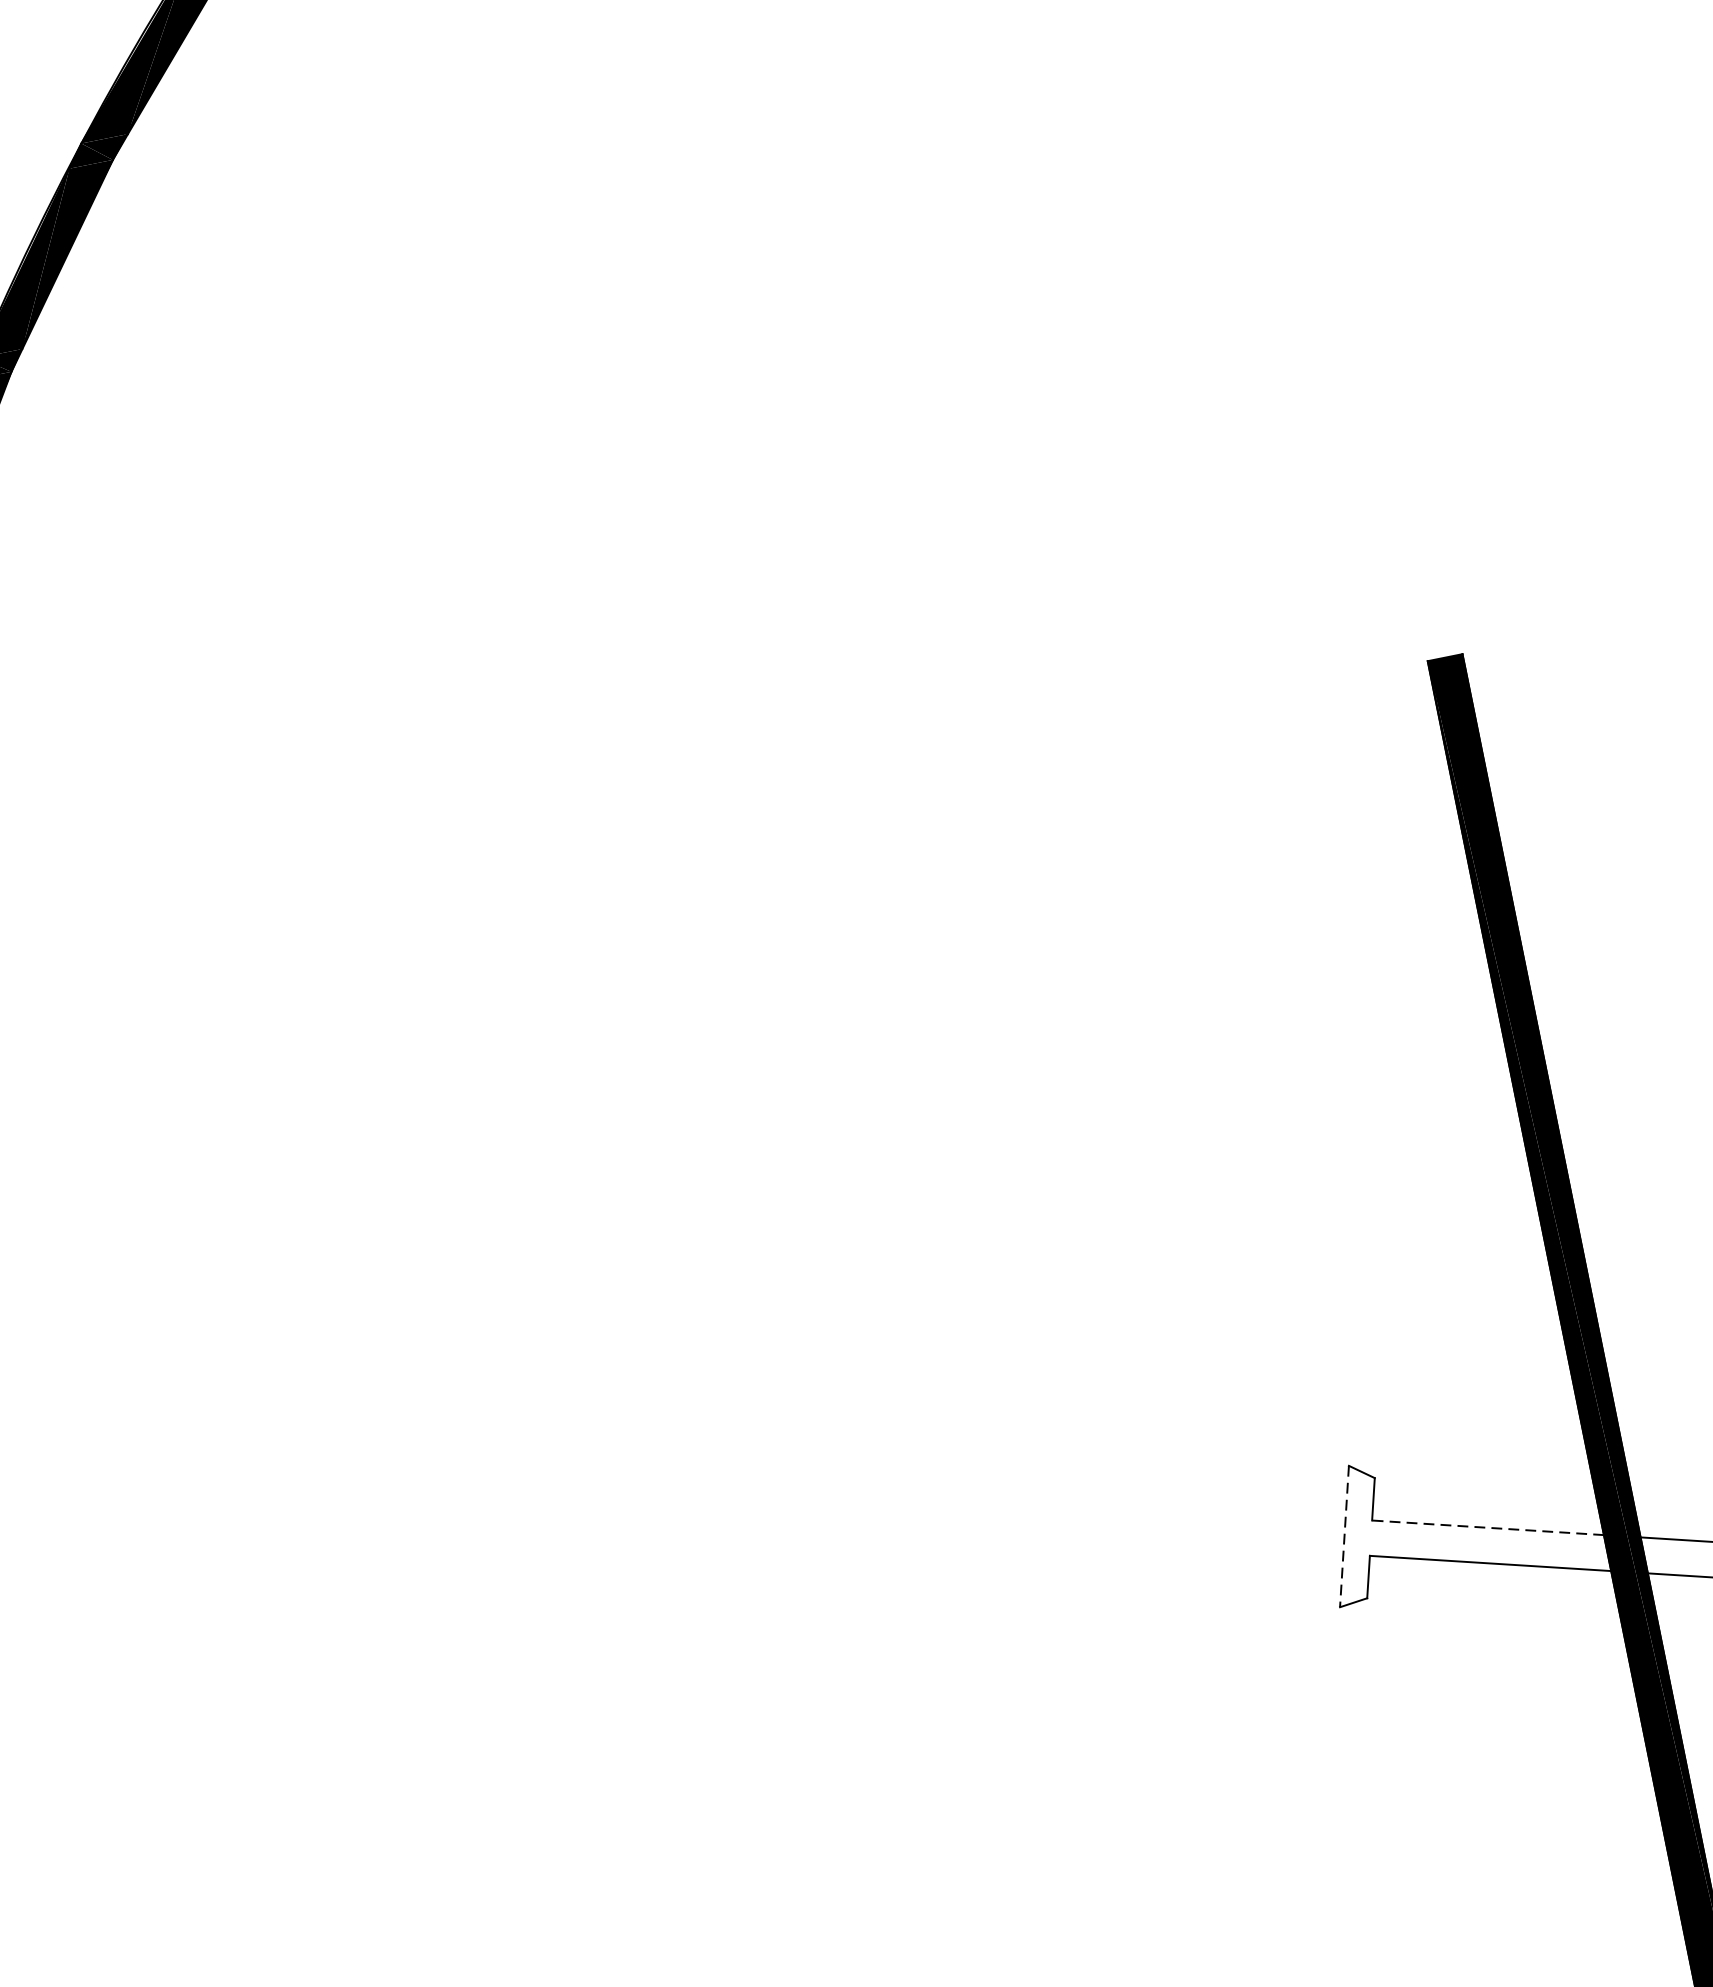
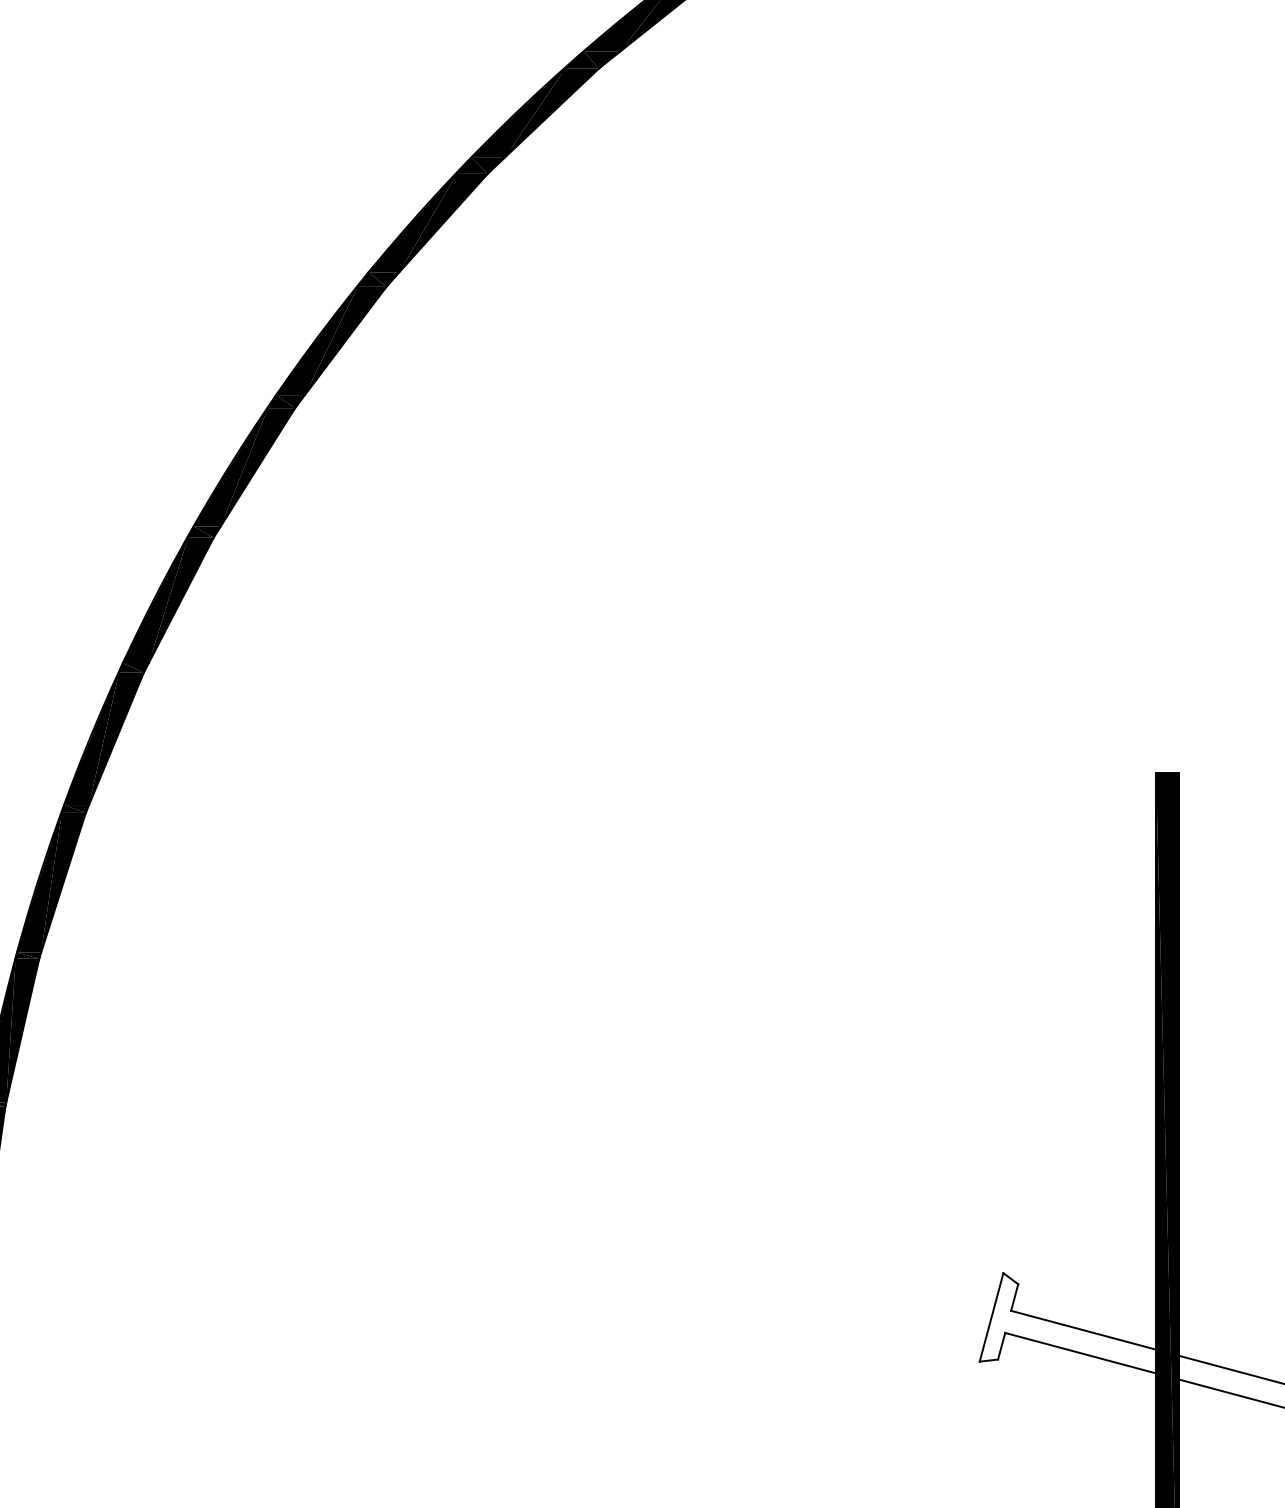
line: (1487, 1528) -> (1083, 1330), dashed -> solid
line: (1344, 1536) -> (991, 1317), dashed -> solid

